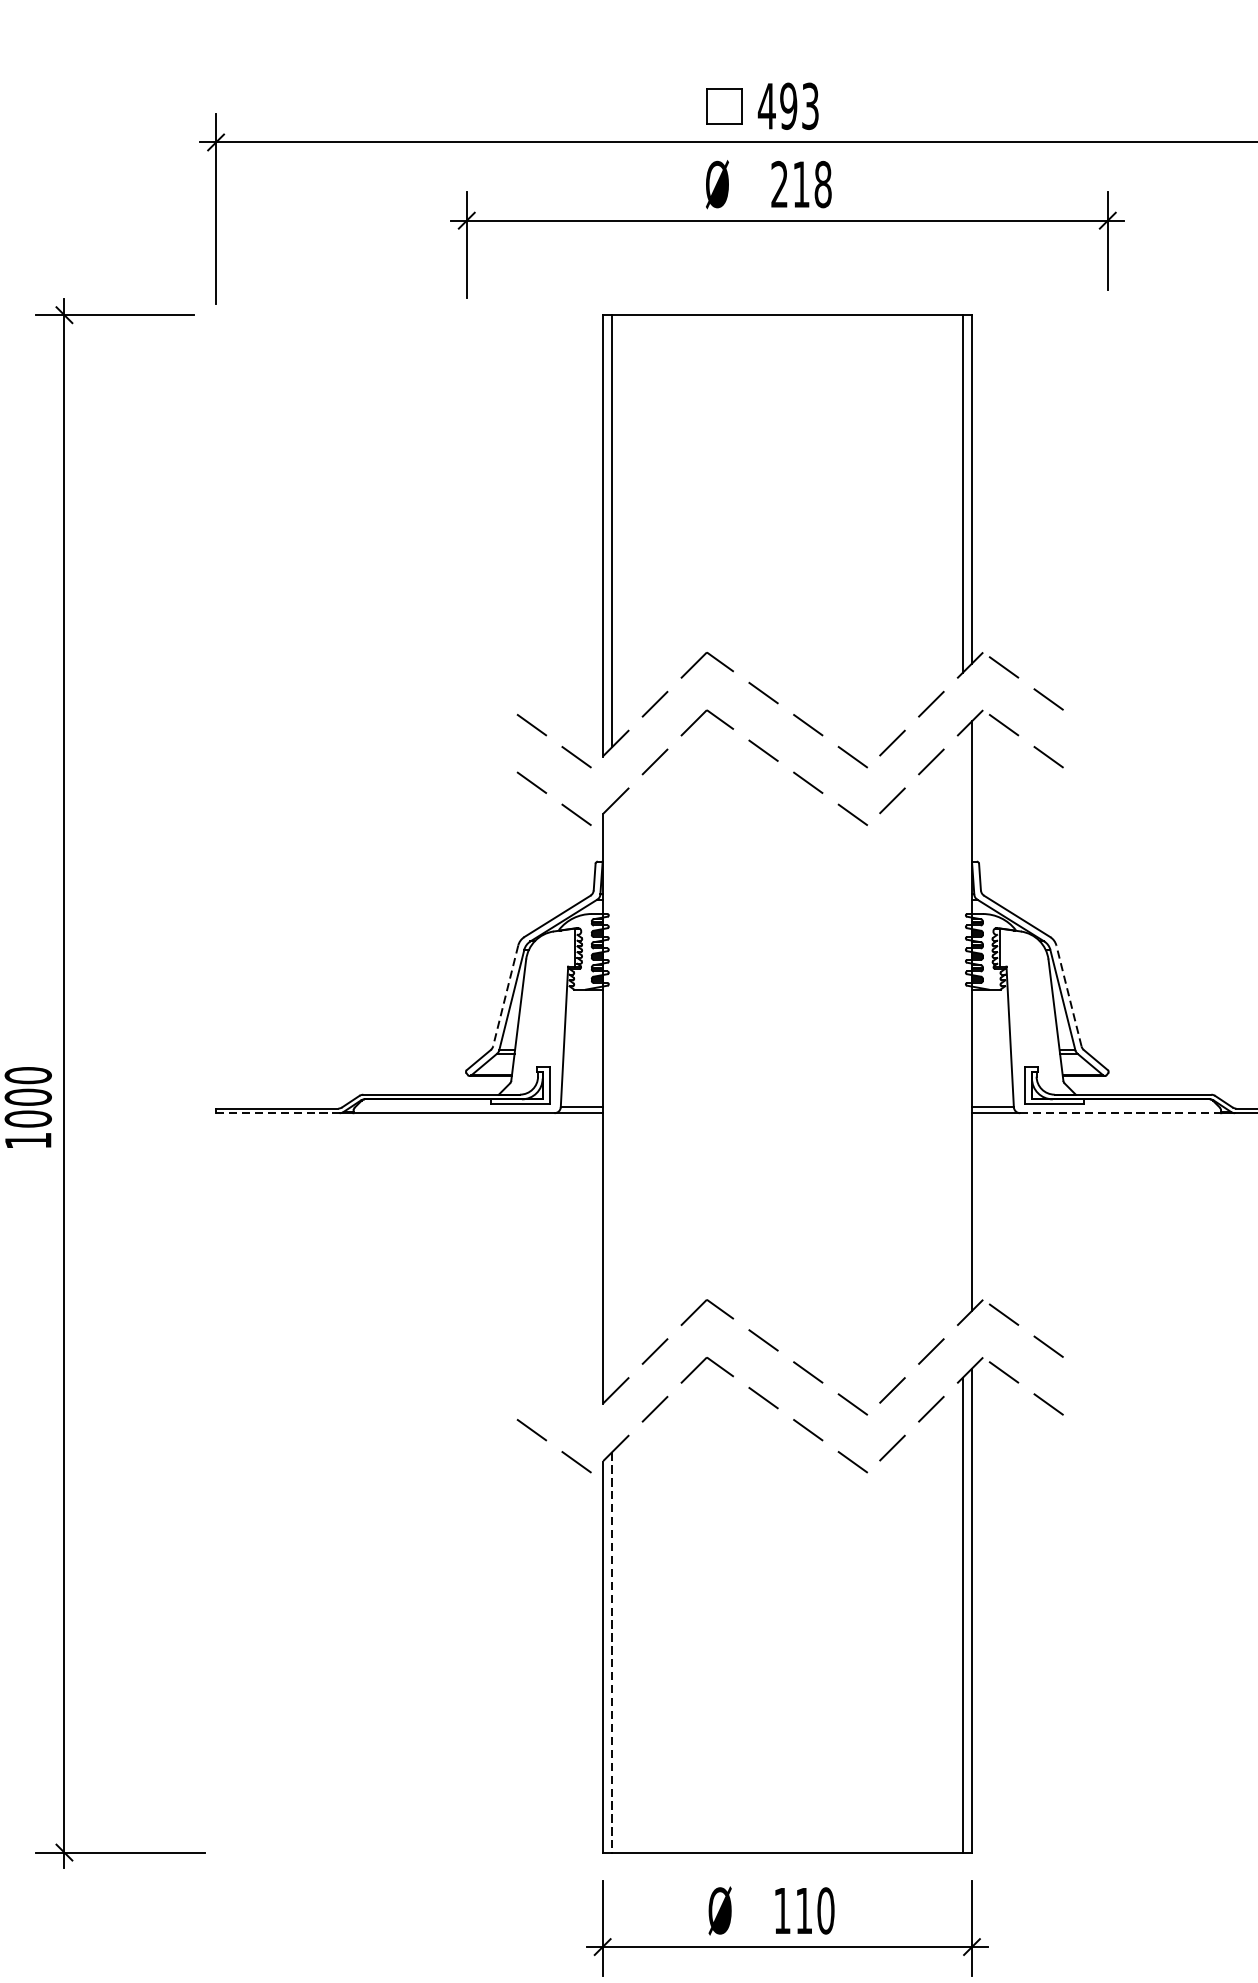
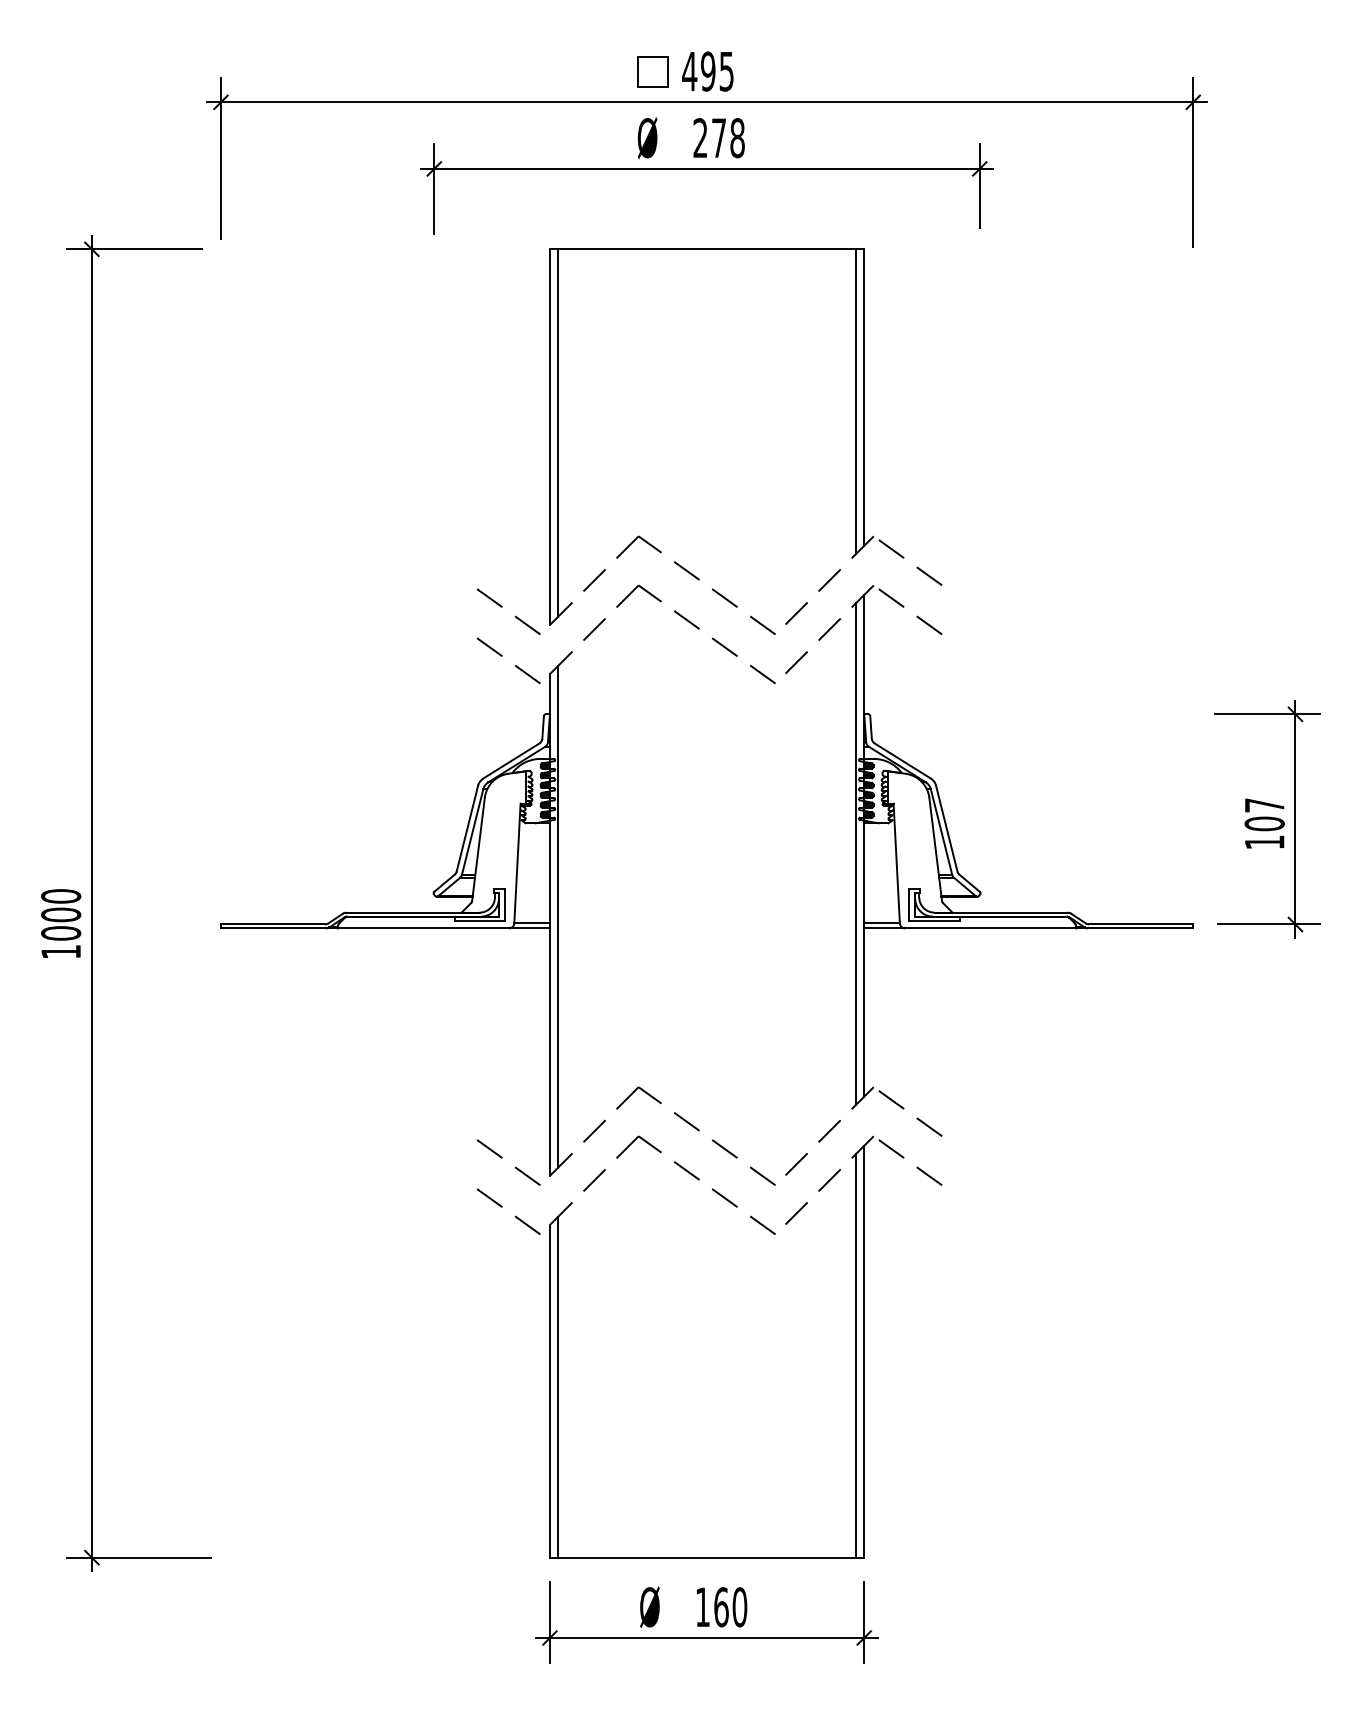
text: (810, 105) -> (726, 70), 493 -> 495
text: (800, 183) -> (718, 137), 218 -> 278
line: (1068, 995) -> (946, 828), dashed -> solid
line: (505, 996) -> (467, 829), dashed -> solid
line: (962, 1025) -> (856, 853), added
line: (611, 1100) -> (557, 917), added
line: (277, 1113) -> (273, 928), dashed -> solid
line: (1120, 1113) -> (990, 928), dashed -> solid
line: (546, 1383) -> (502, 1158), added
line: (611, 1652) -> (557, 1387), dashed -> solid
text: (804, 1911) -> (721, 1607), 110 -> 160

